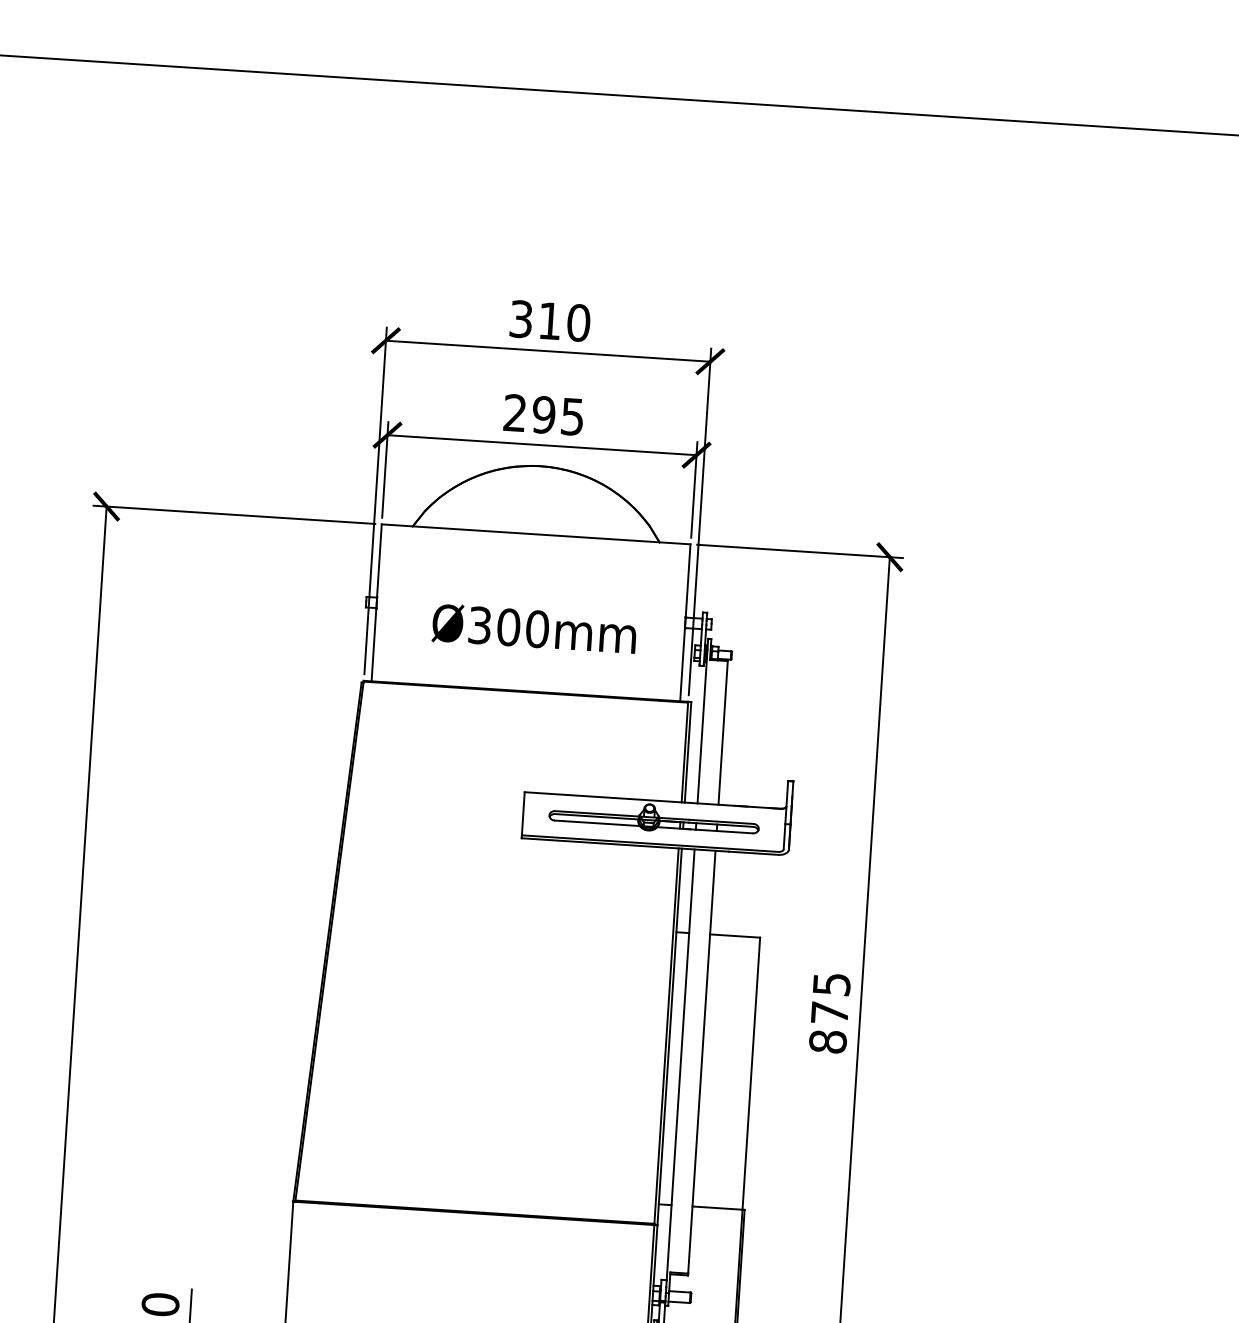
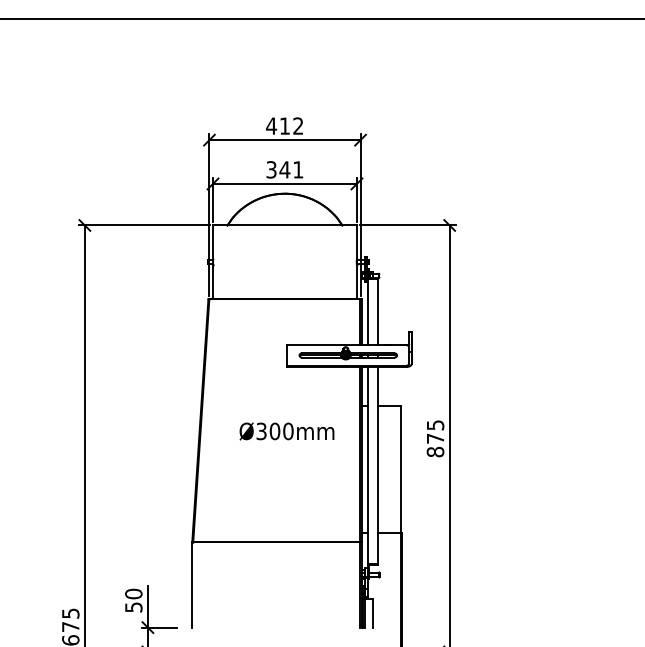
text: (549, 319) -> (284, 125), 310 -> 412
text: (543, 414) -> (284, 169), 295 -> 341
text: (533, 629) -> (286, 431), moved

